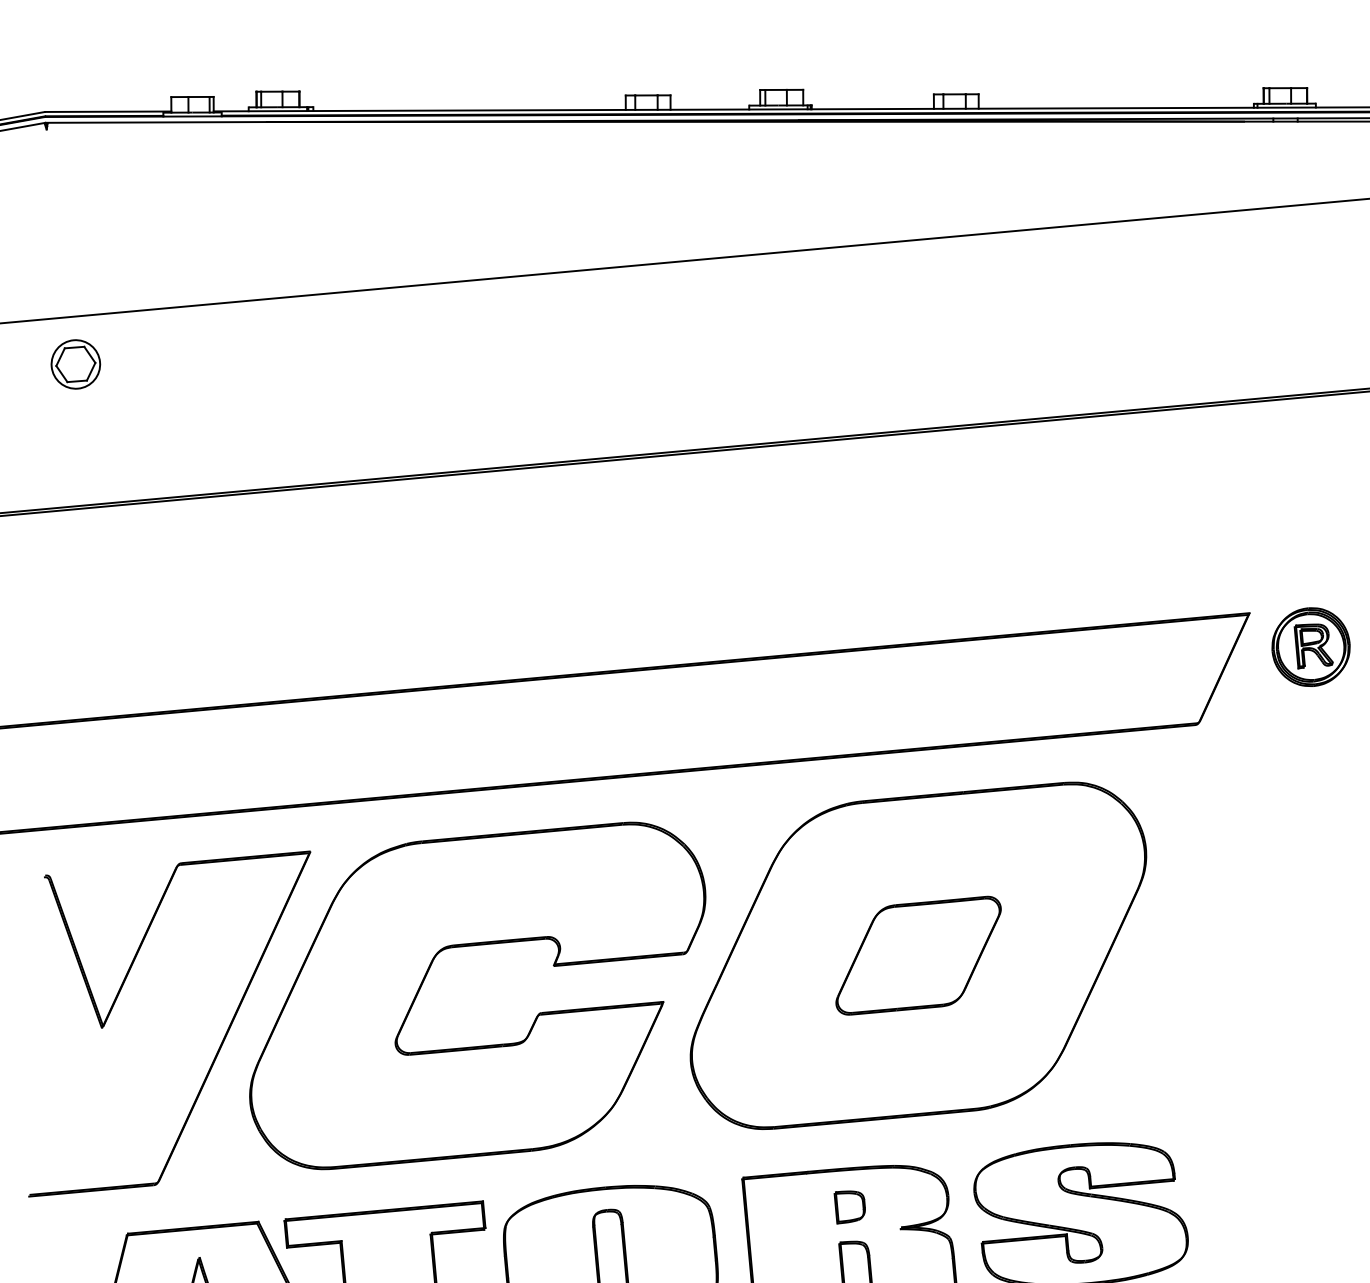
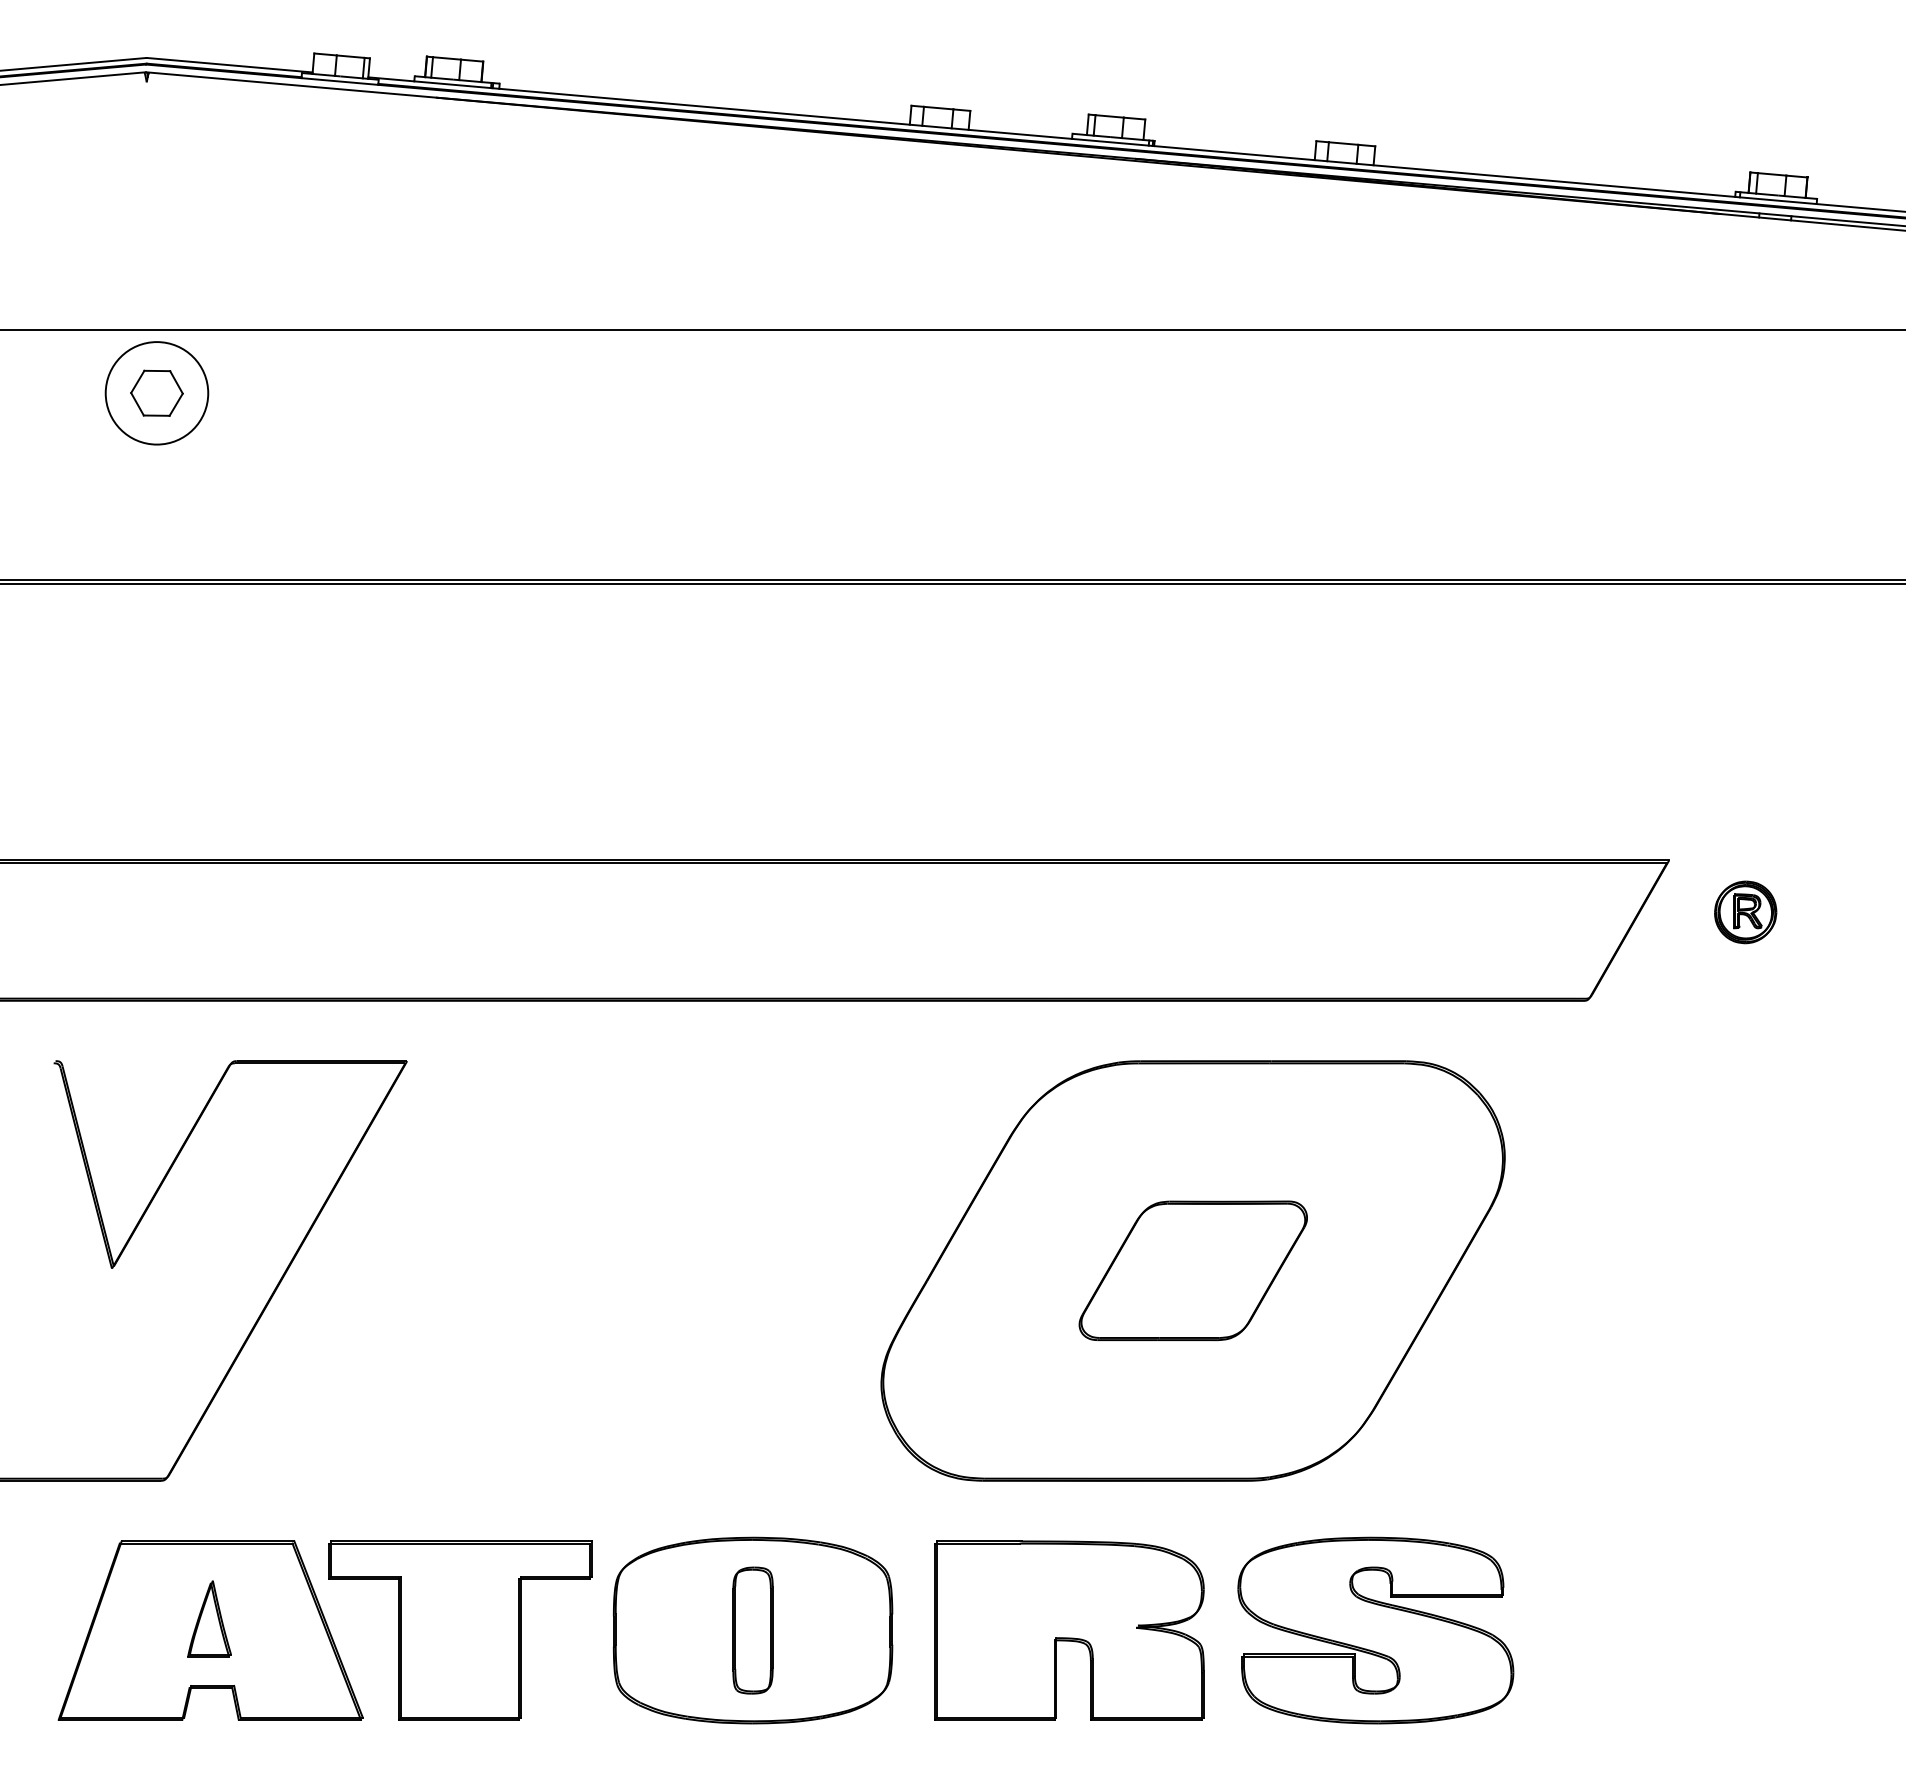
circle: (75, 364) -> (156, 393), size x1.6
part: (1310, 647) -> (1745, 912), size x0.6
part: (473, 945) -> (609, 1204), removed
part: (850, 1206) -> (1073, 1591), removed

